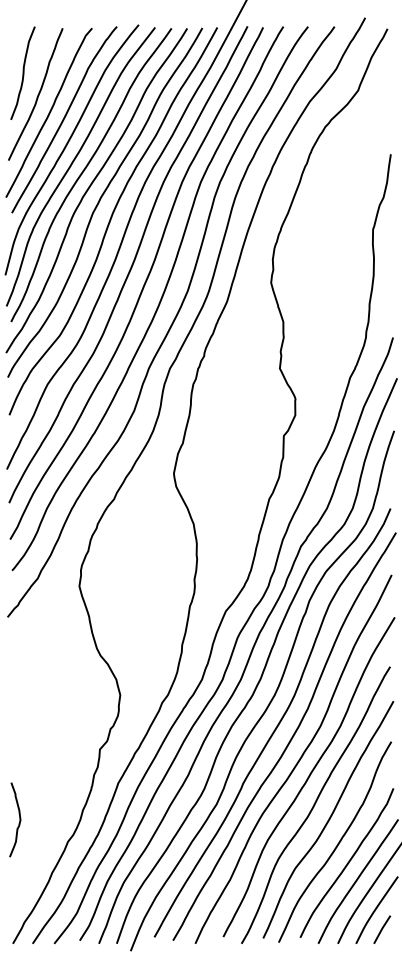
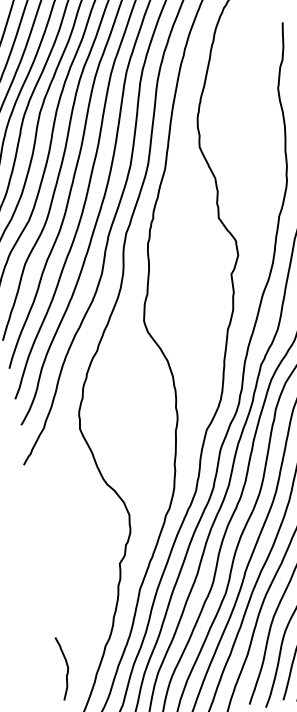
curve: (19, 819) -> (67, 667), moved

